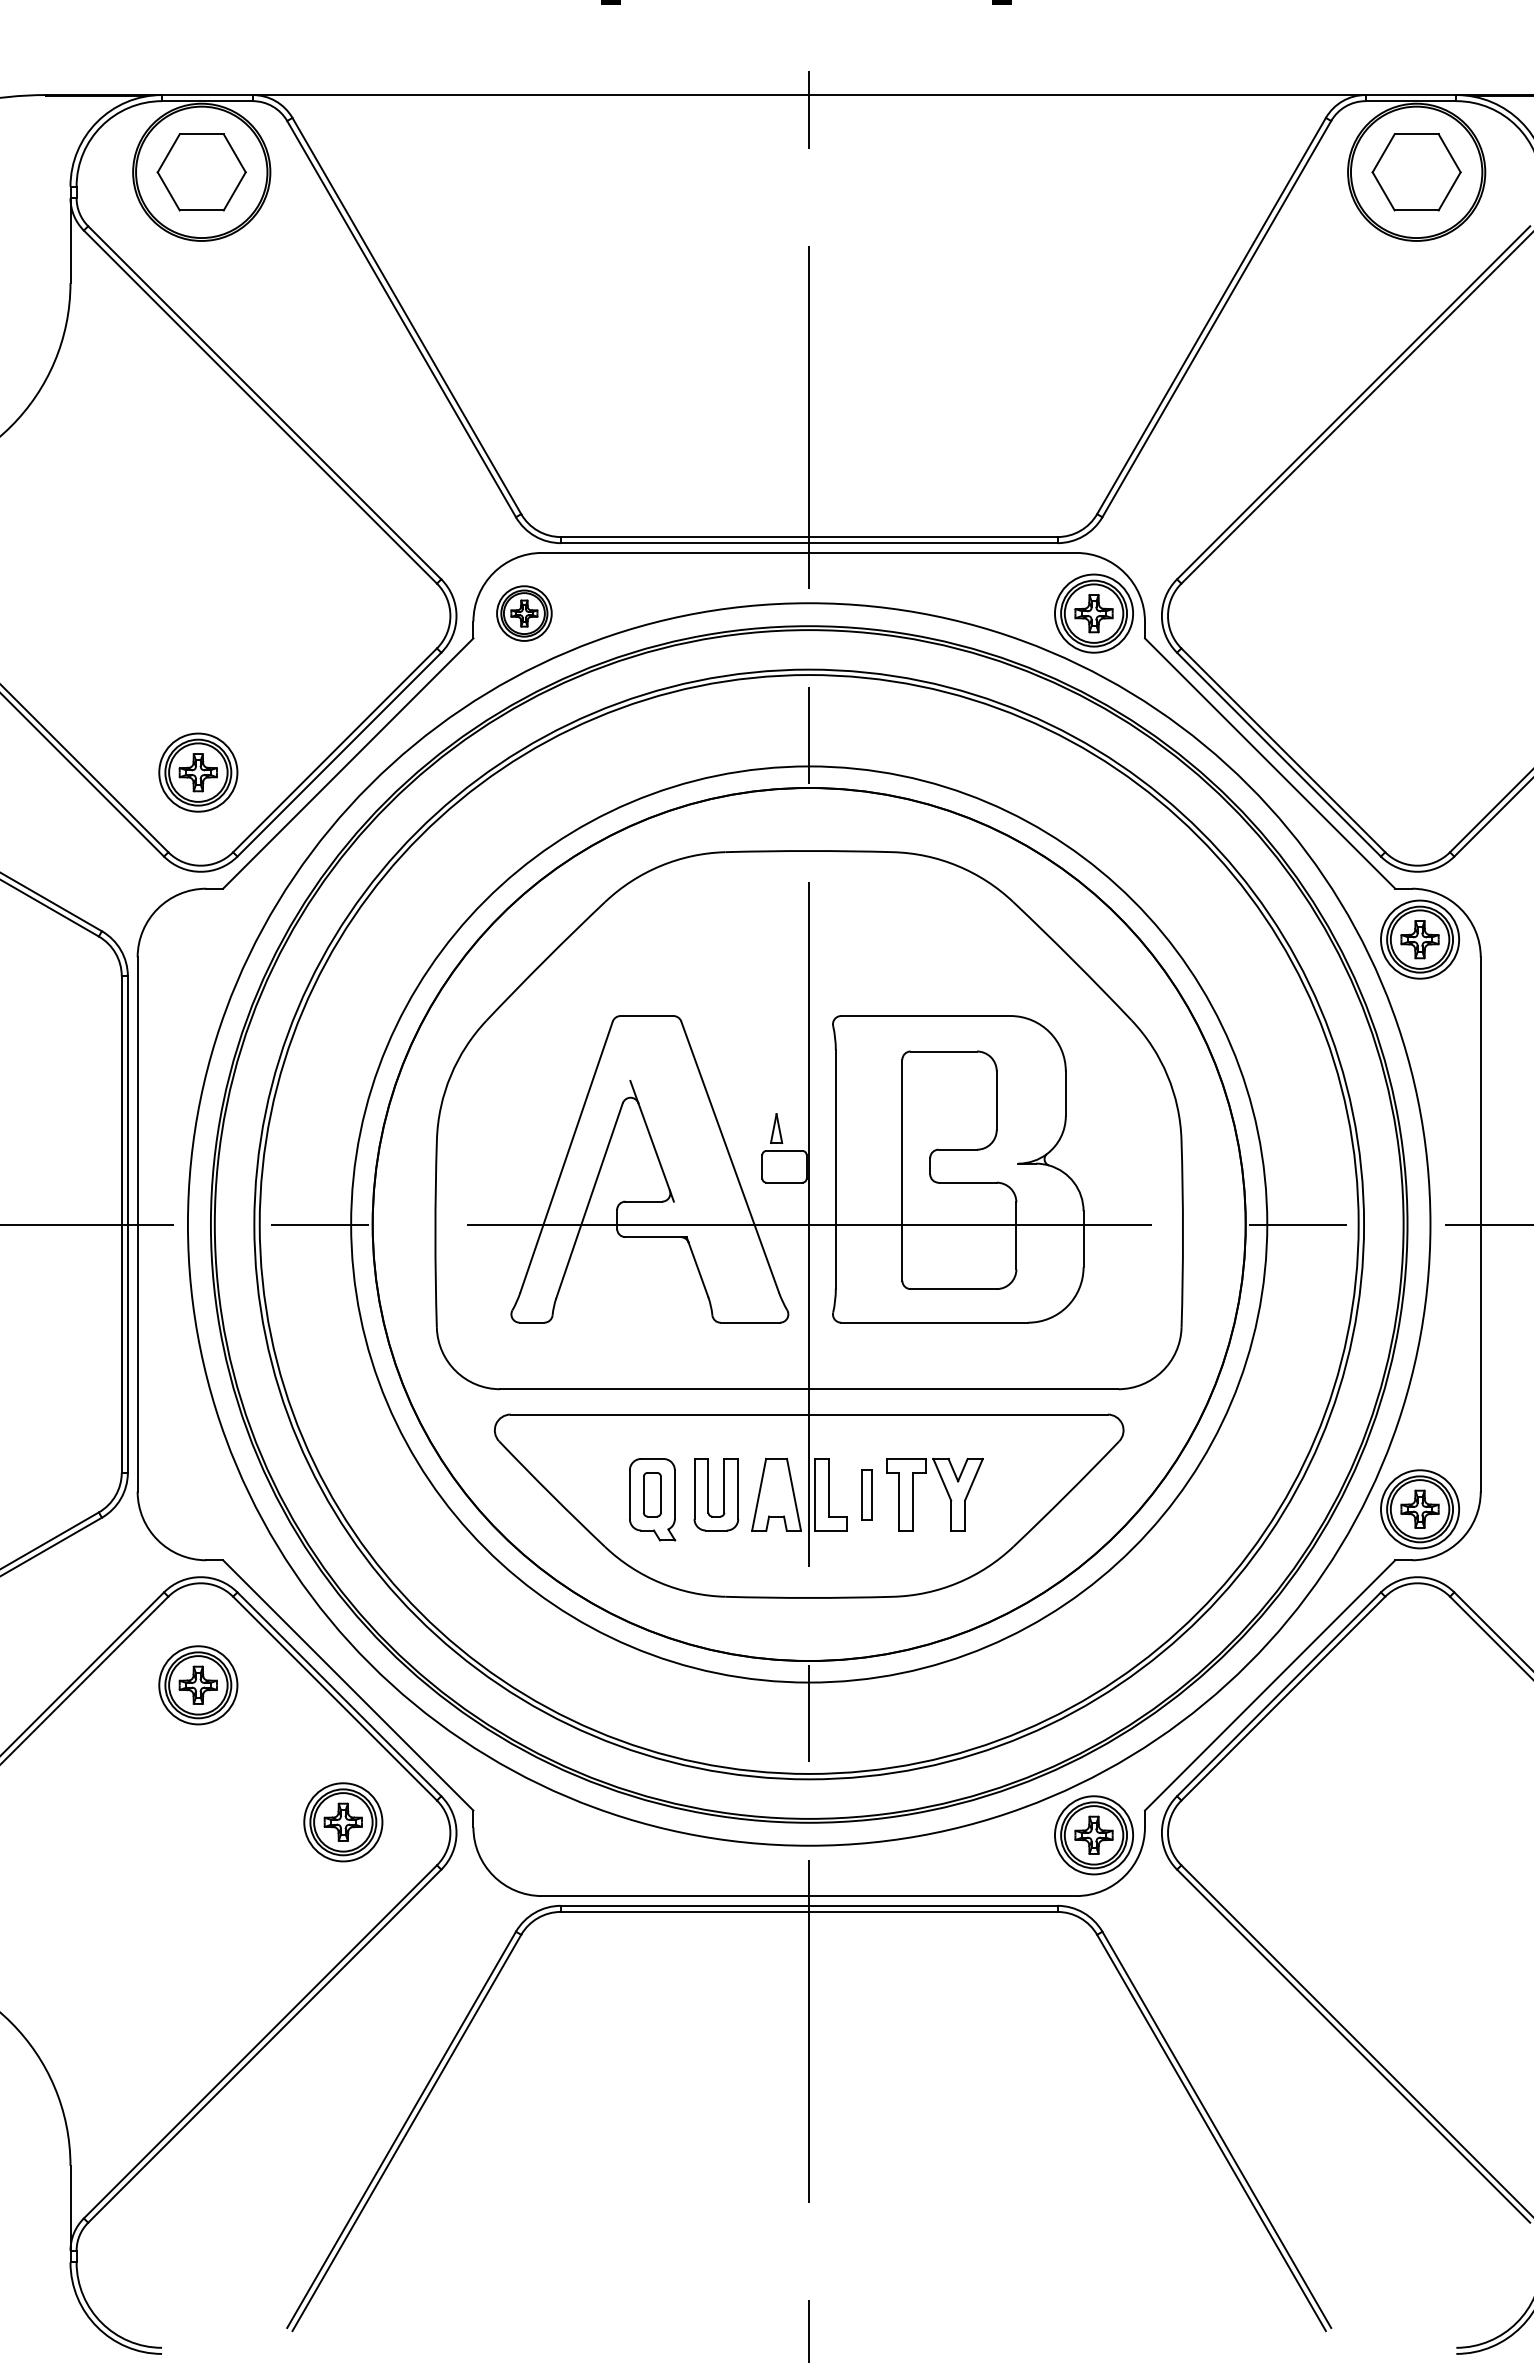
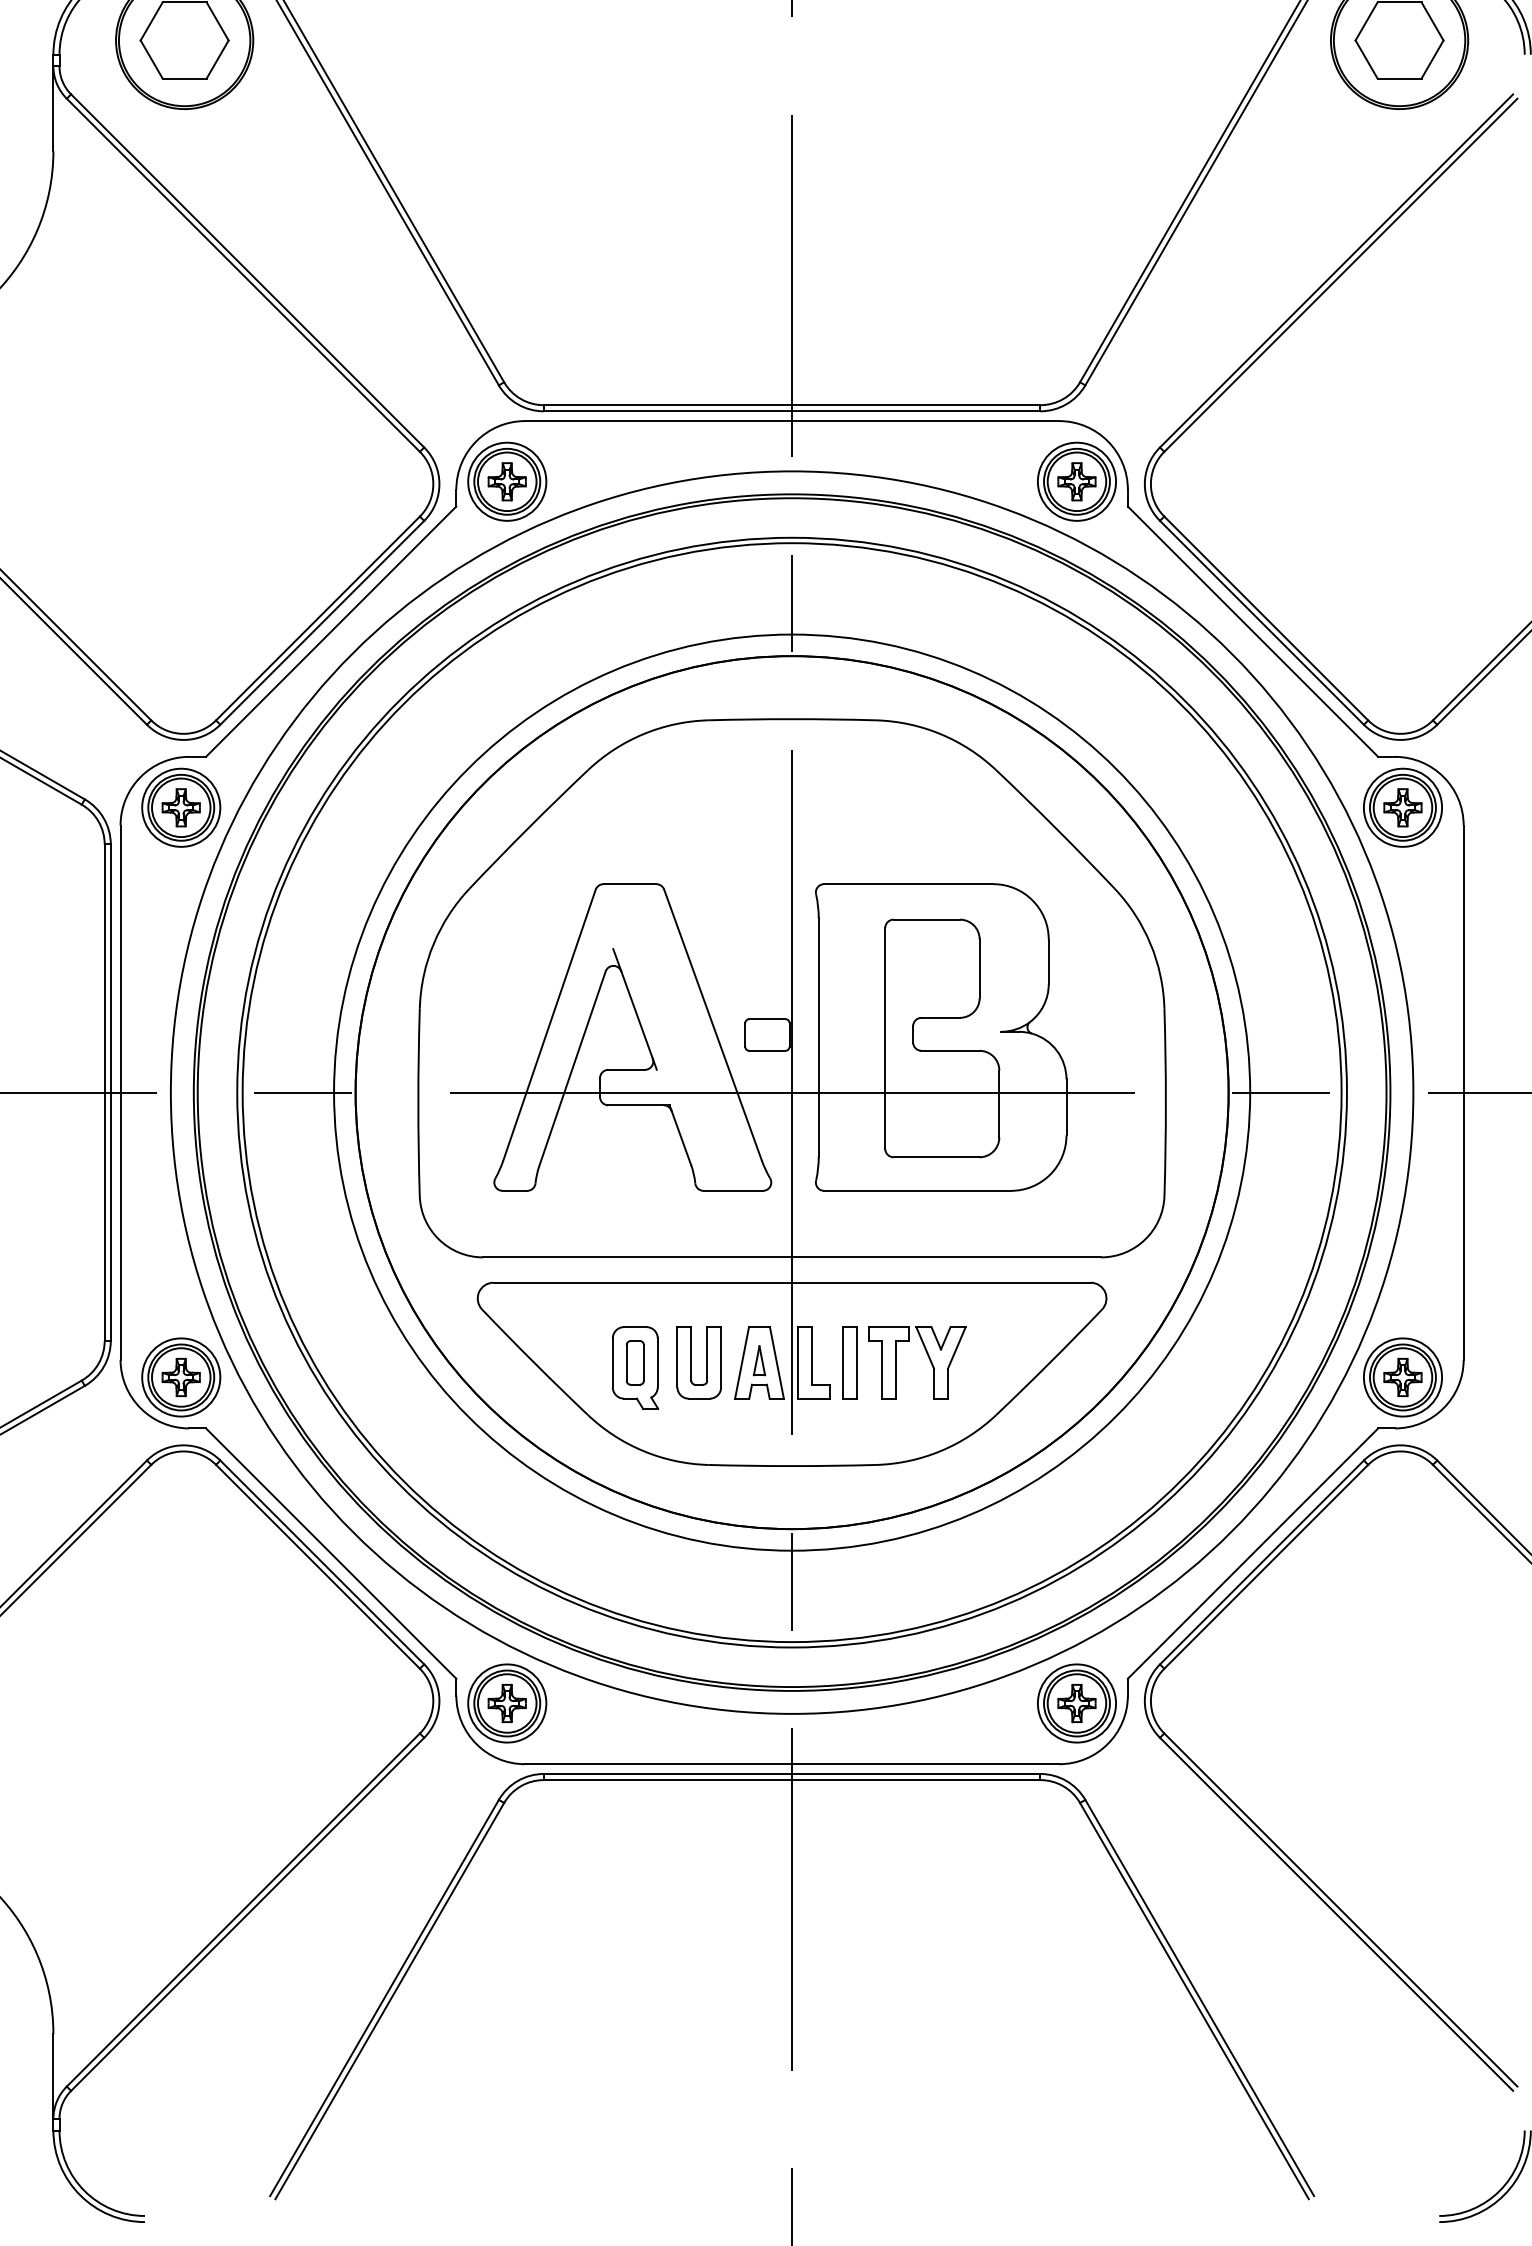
part: (524, 613) -> (507, 481), size x1.43
part: (198, 772) -> (181, 807), moved
part: (776, 1128) -> (759, 1360), moved
part: (866, 1494) -> (849, 1362), size x1.43
part: (198, 1685) -> (181, 1377), moved
part: (343, 1822) -> (507, 1703), moved

